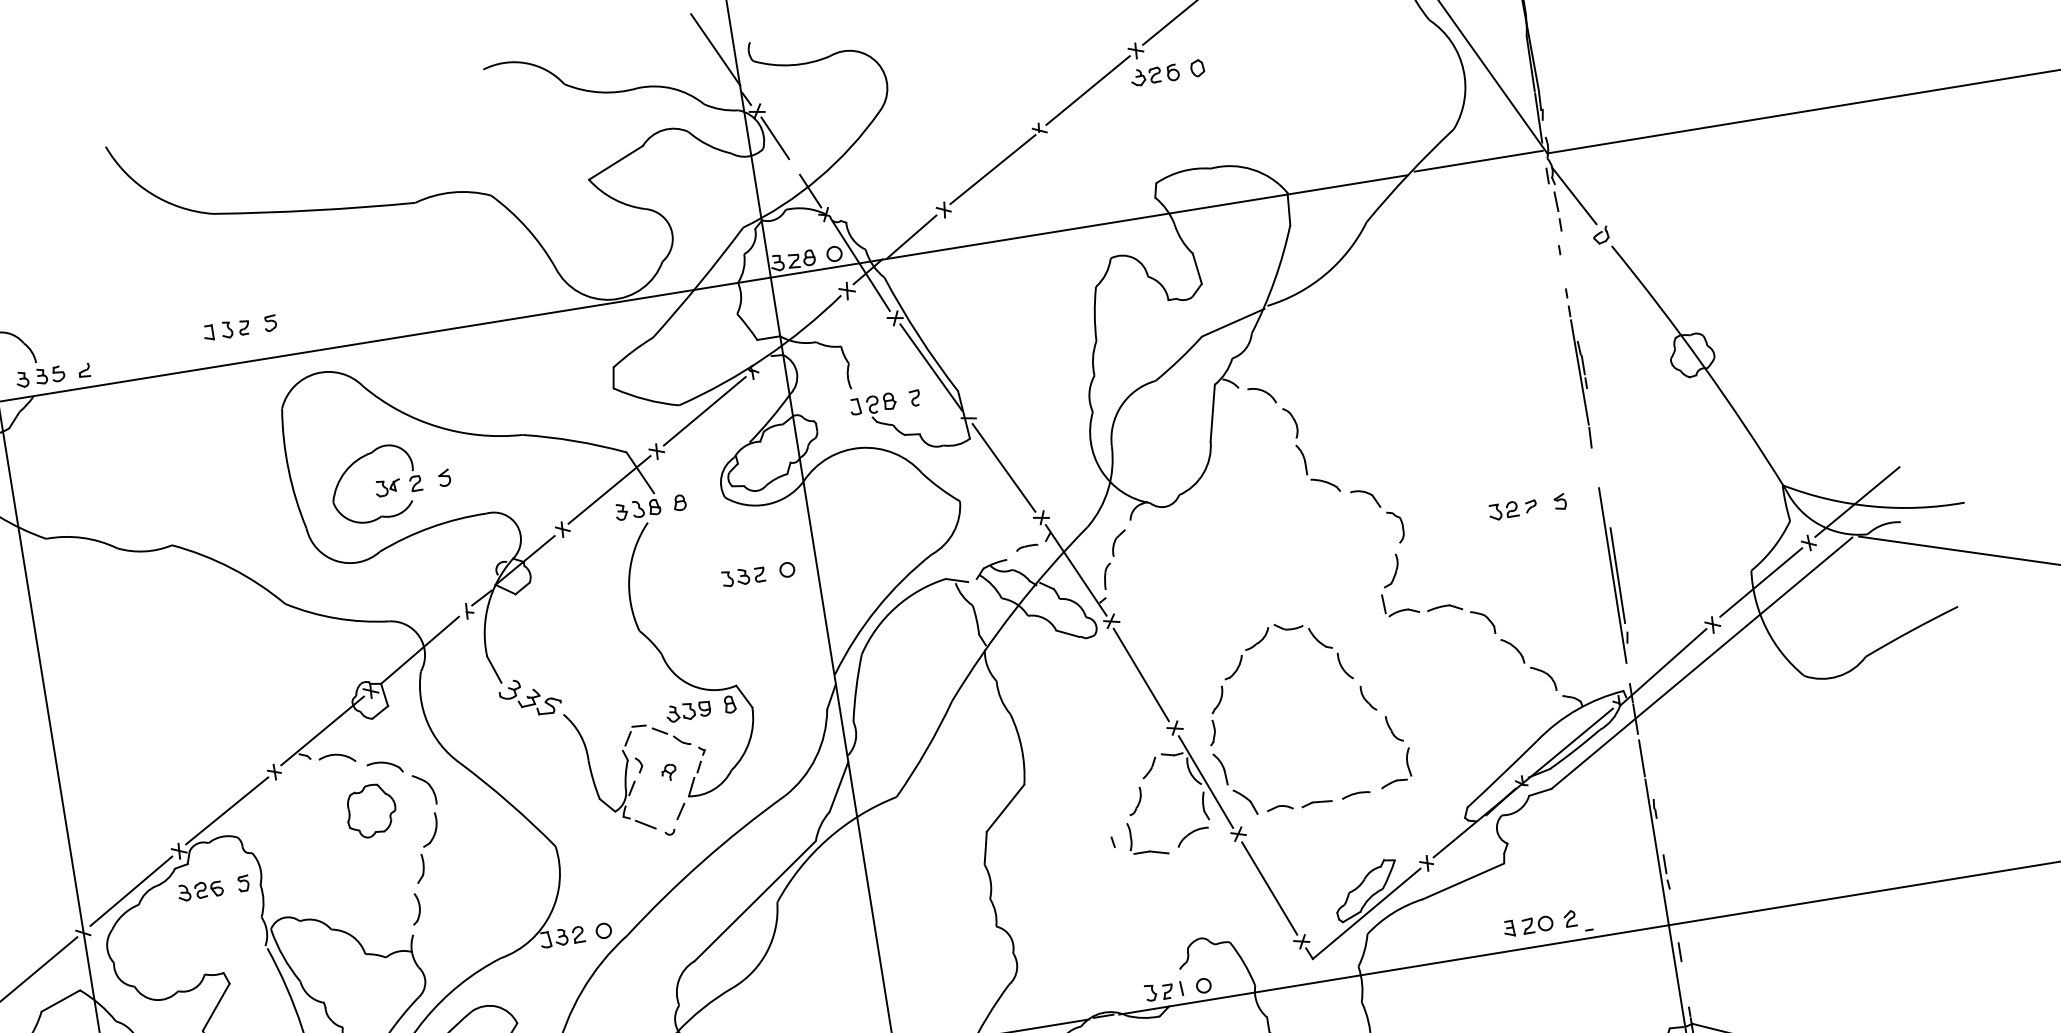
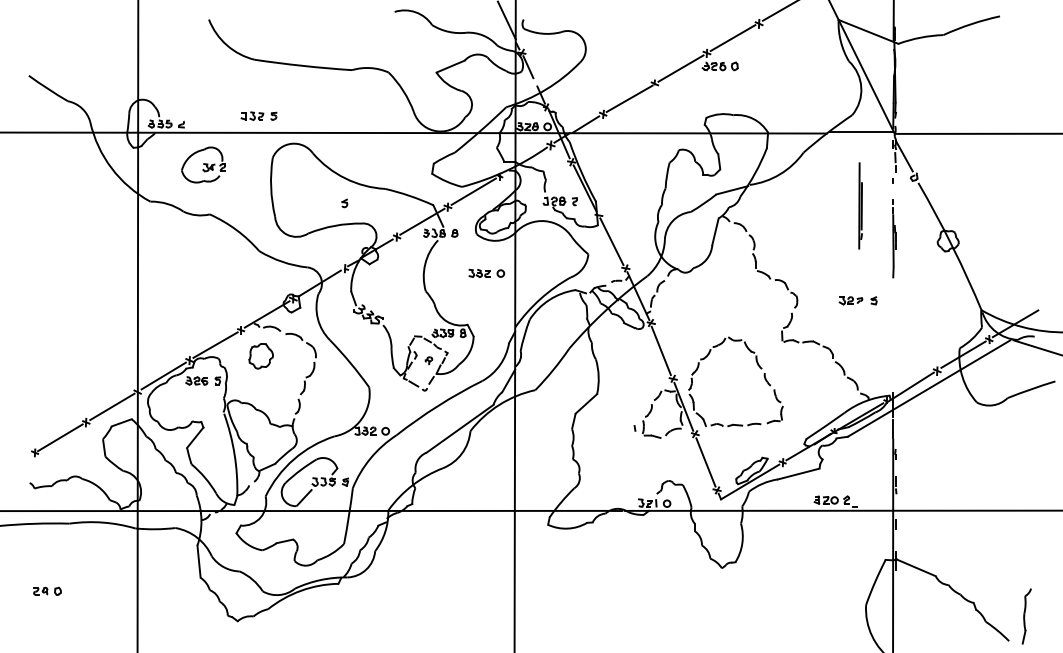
part: (375, 483) -> (203, 164), moved
line: (1614, 574) -> (860, 205), moved
part: (369, 811) -> (260, 356), moved

